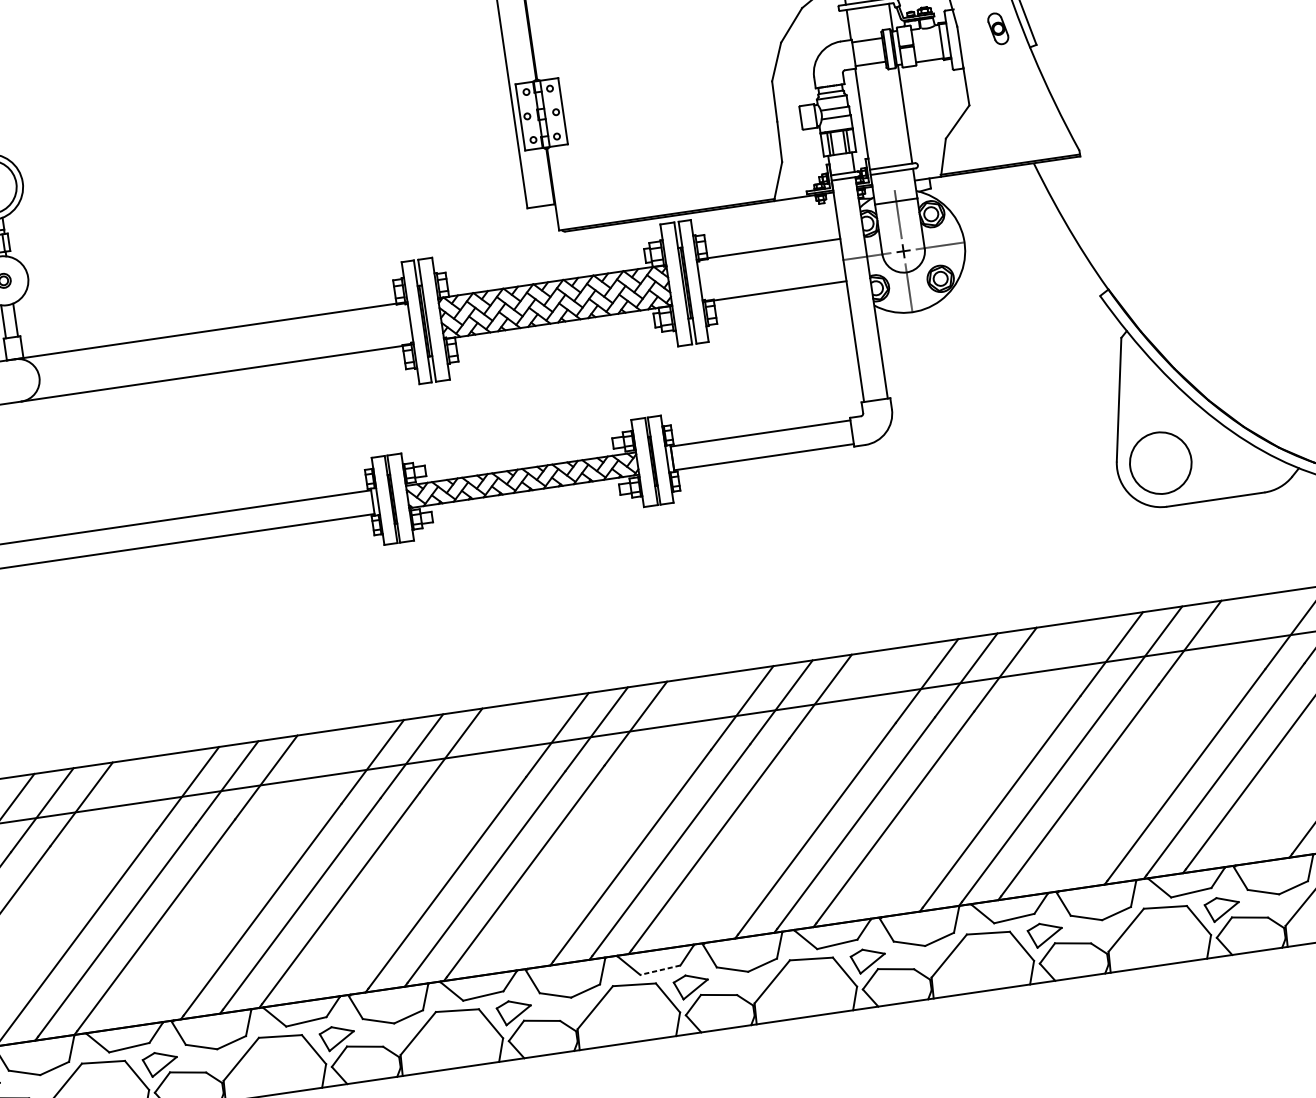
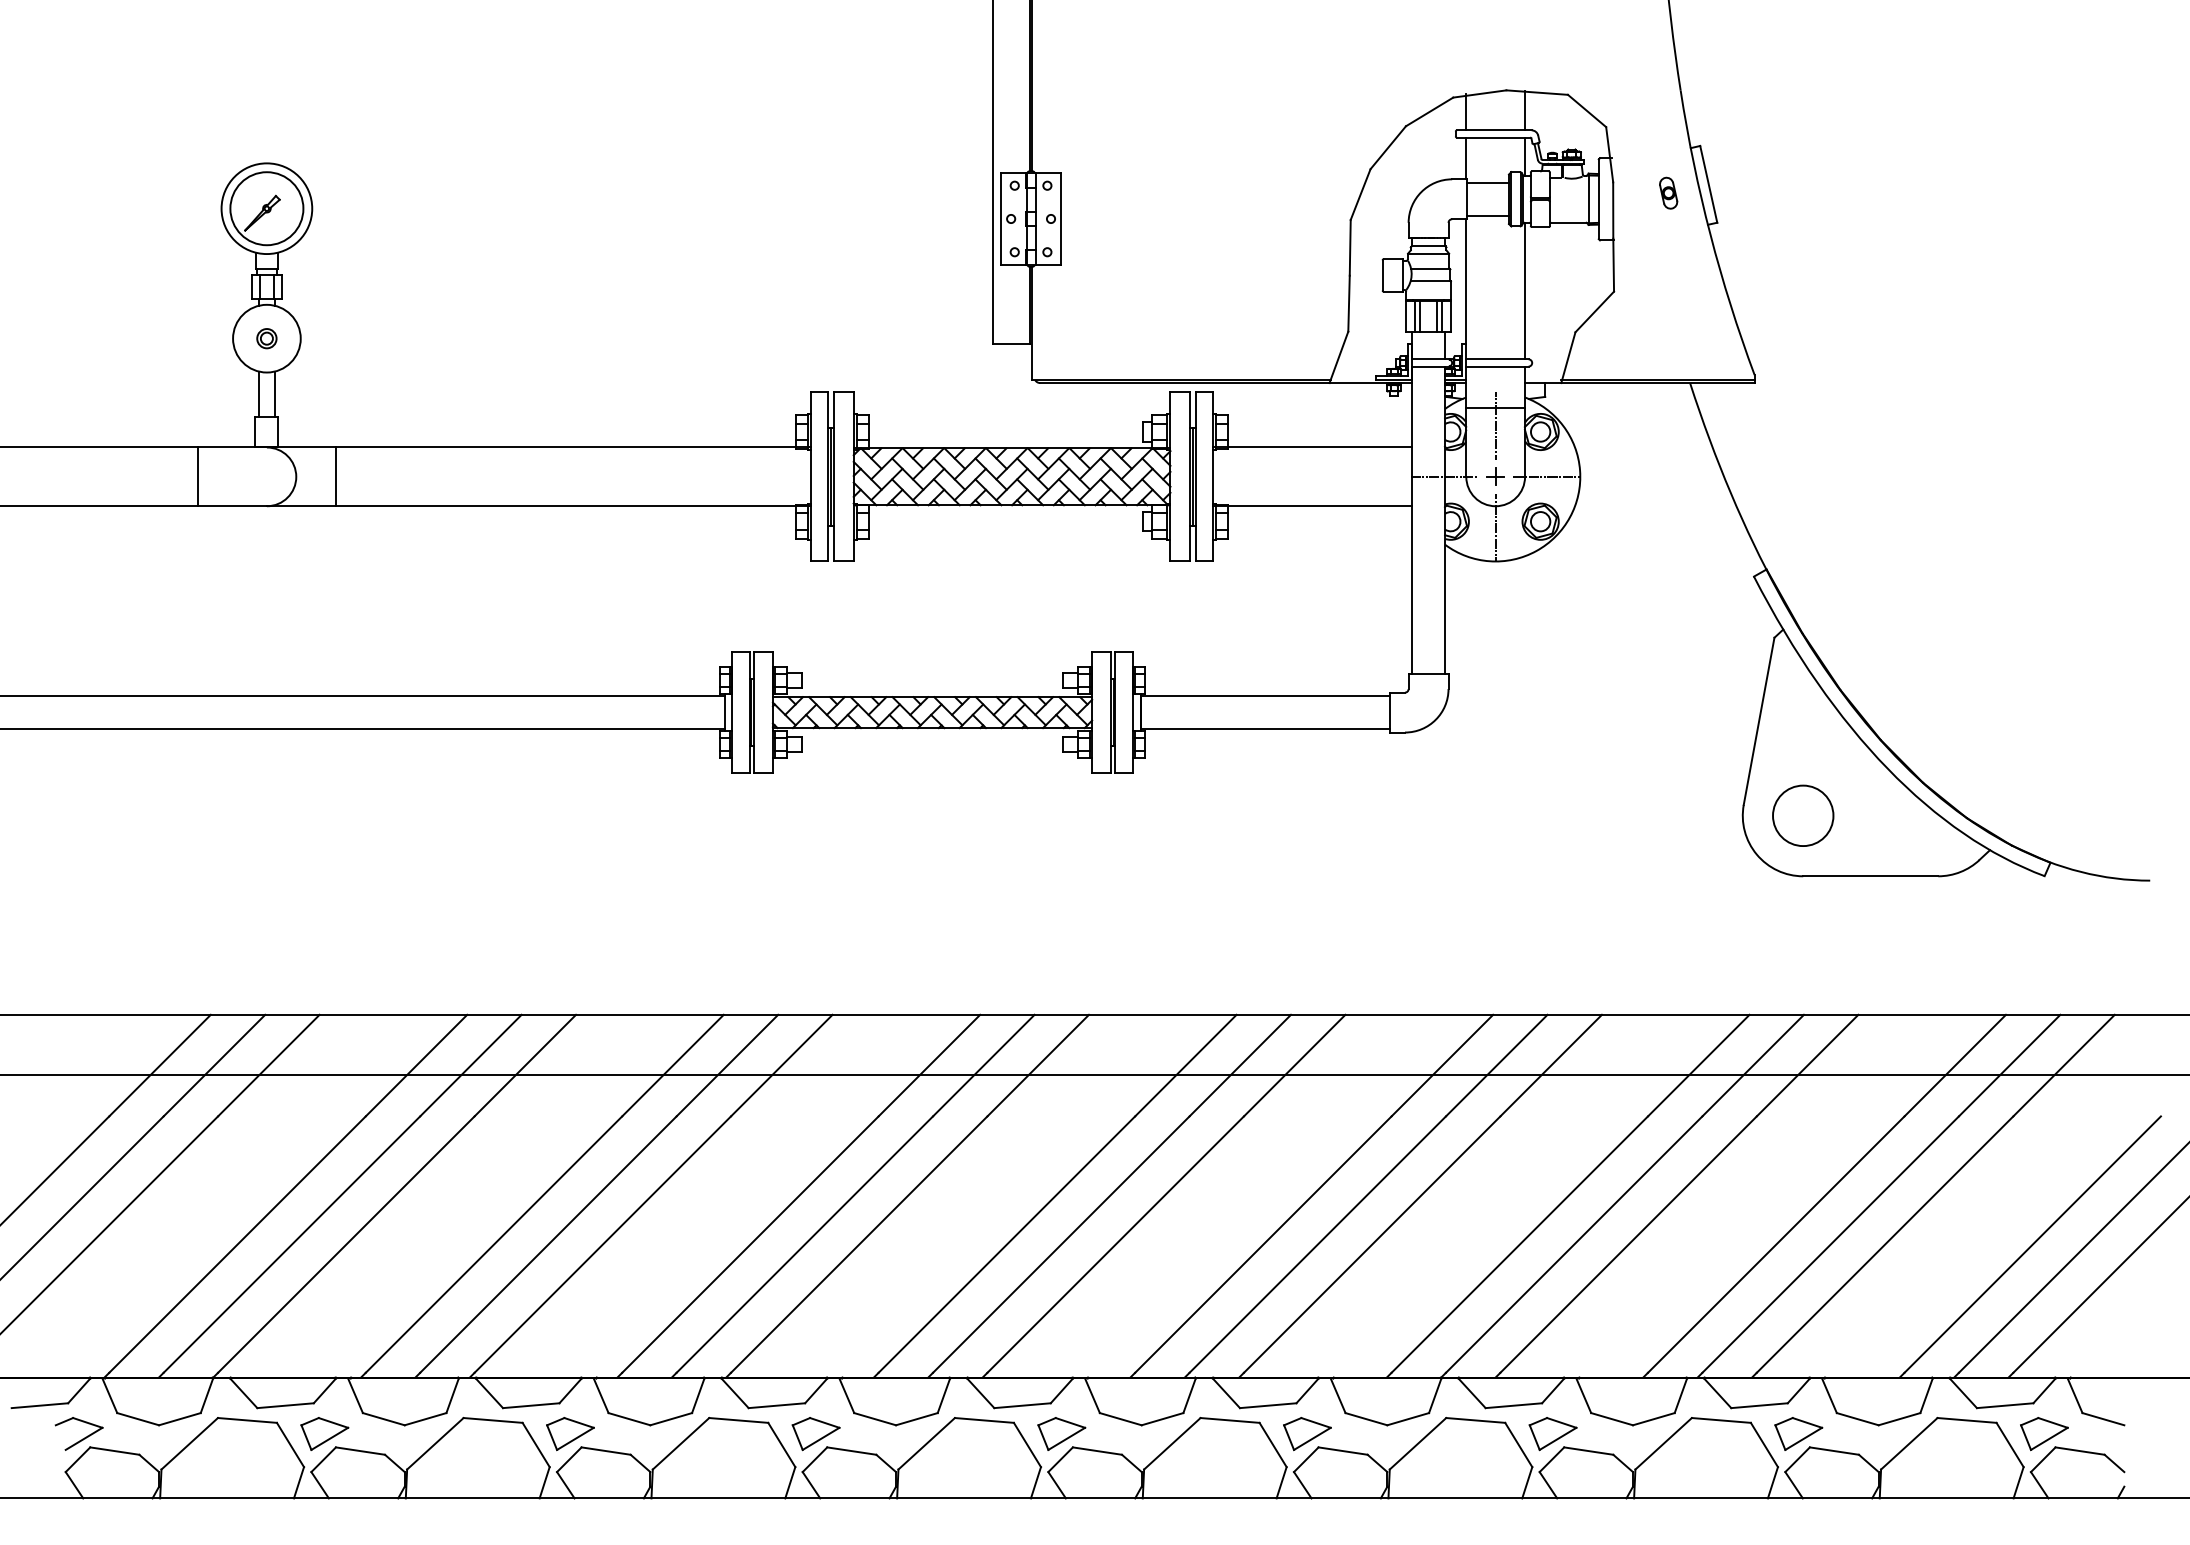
part: (998, 28) -> (1668, 192), size x0.71
line: (68, 372) -> (336, 476), added
circle: (1160, 462) -> (1803, 815), size x0.71
line: (660, 970) -> (1022, 1405), dashed -> solid

